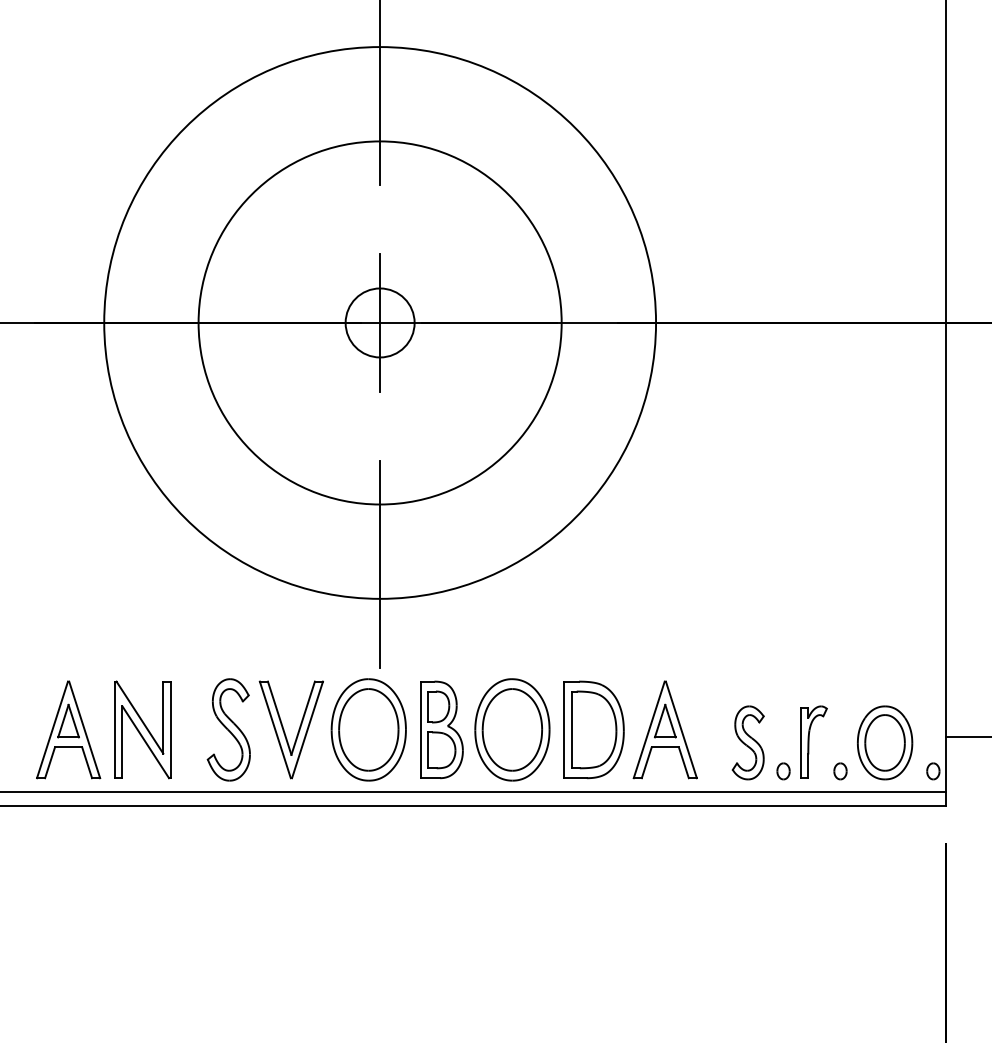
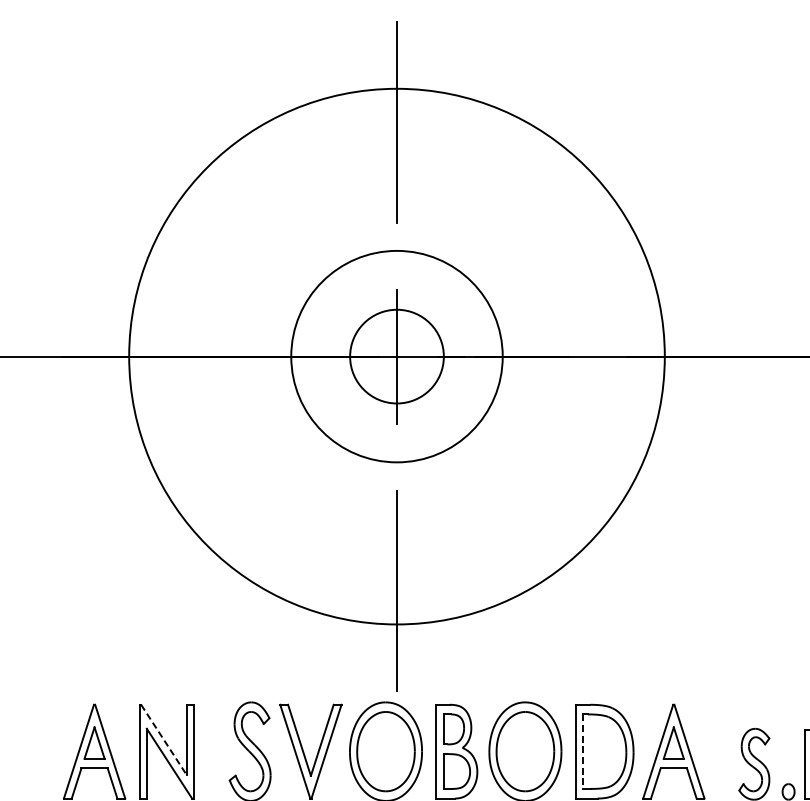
circle: (379, 322) -> (396, 356), size x0.6
circle: (379, 322) -> (396, 356), size x1.4
line: (139, 717) -> (163, 739), solid -> dashed
line: (571, 730) -> (582, 752), solid -> dashed

